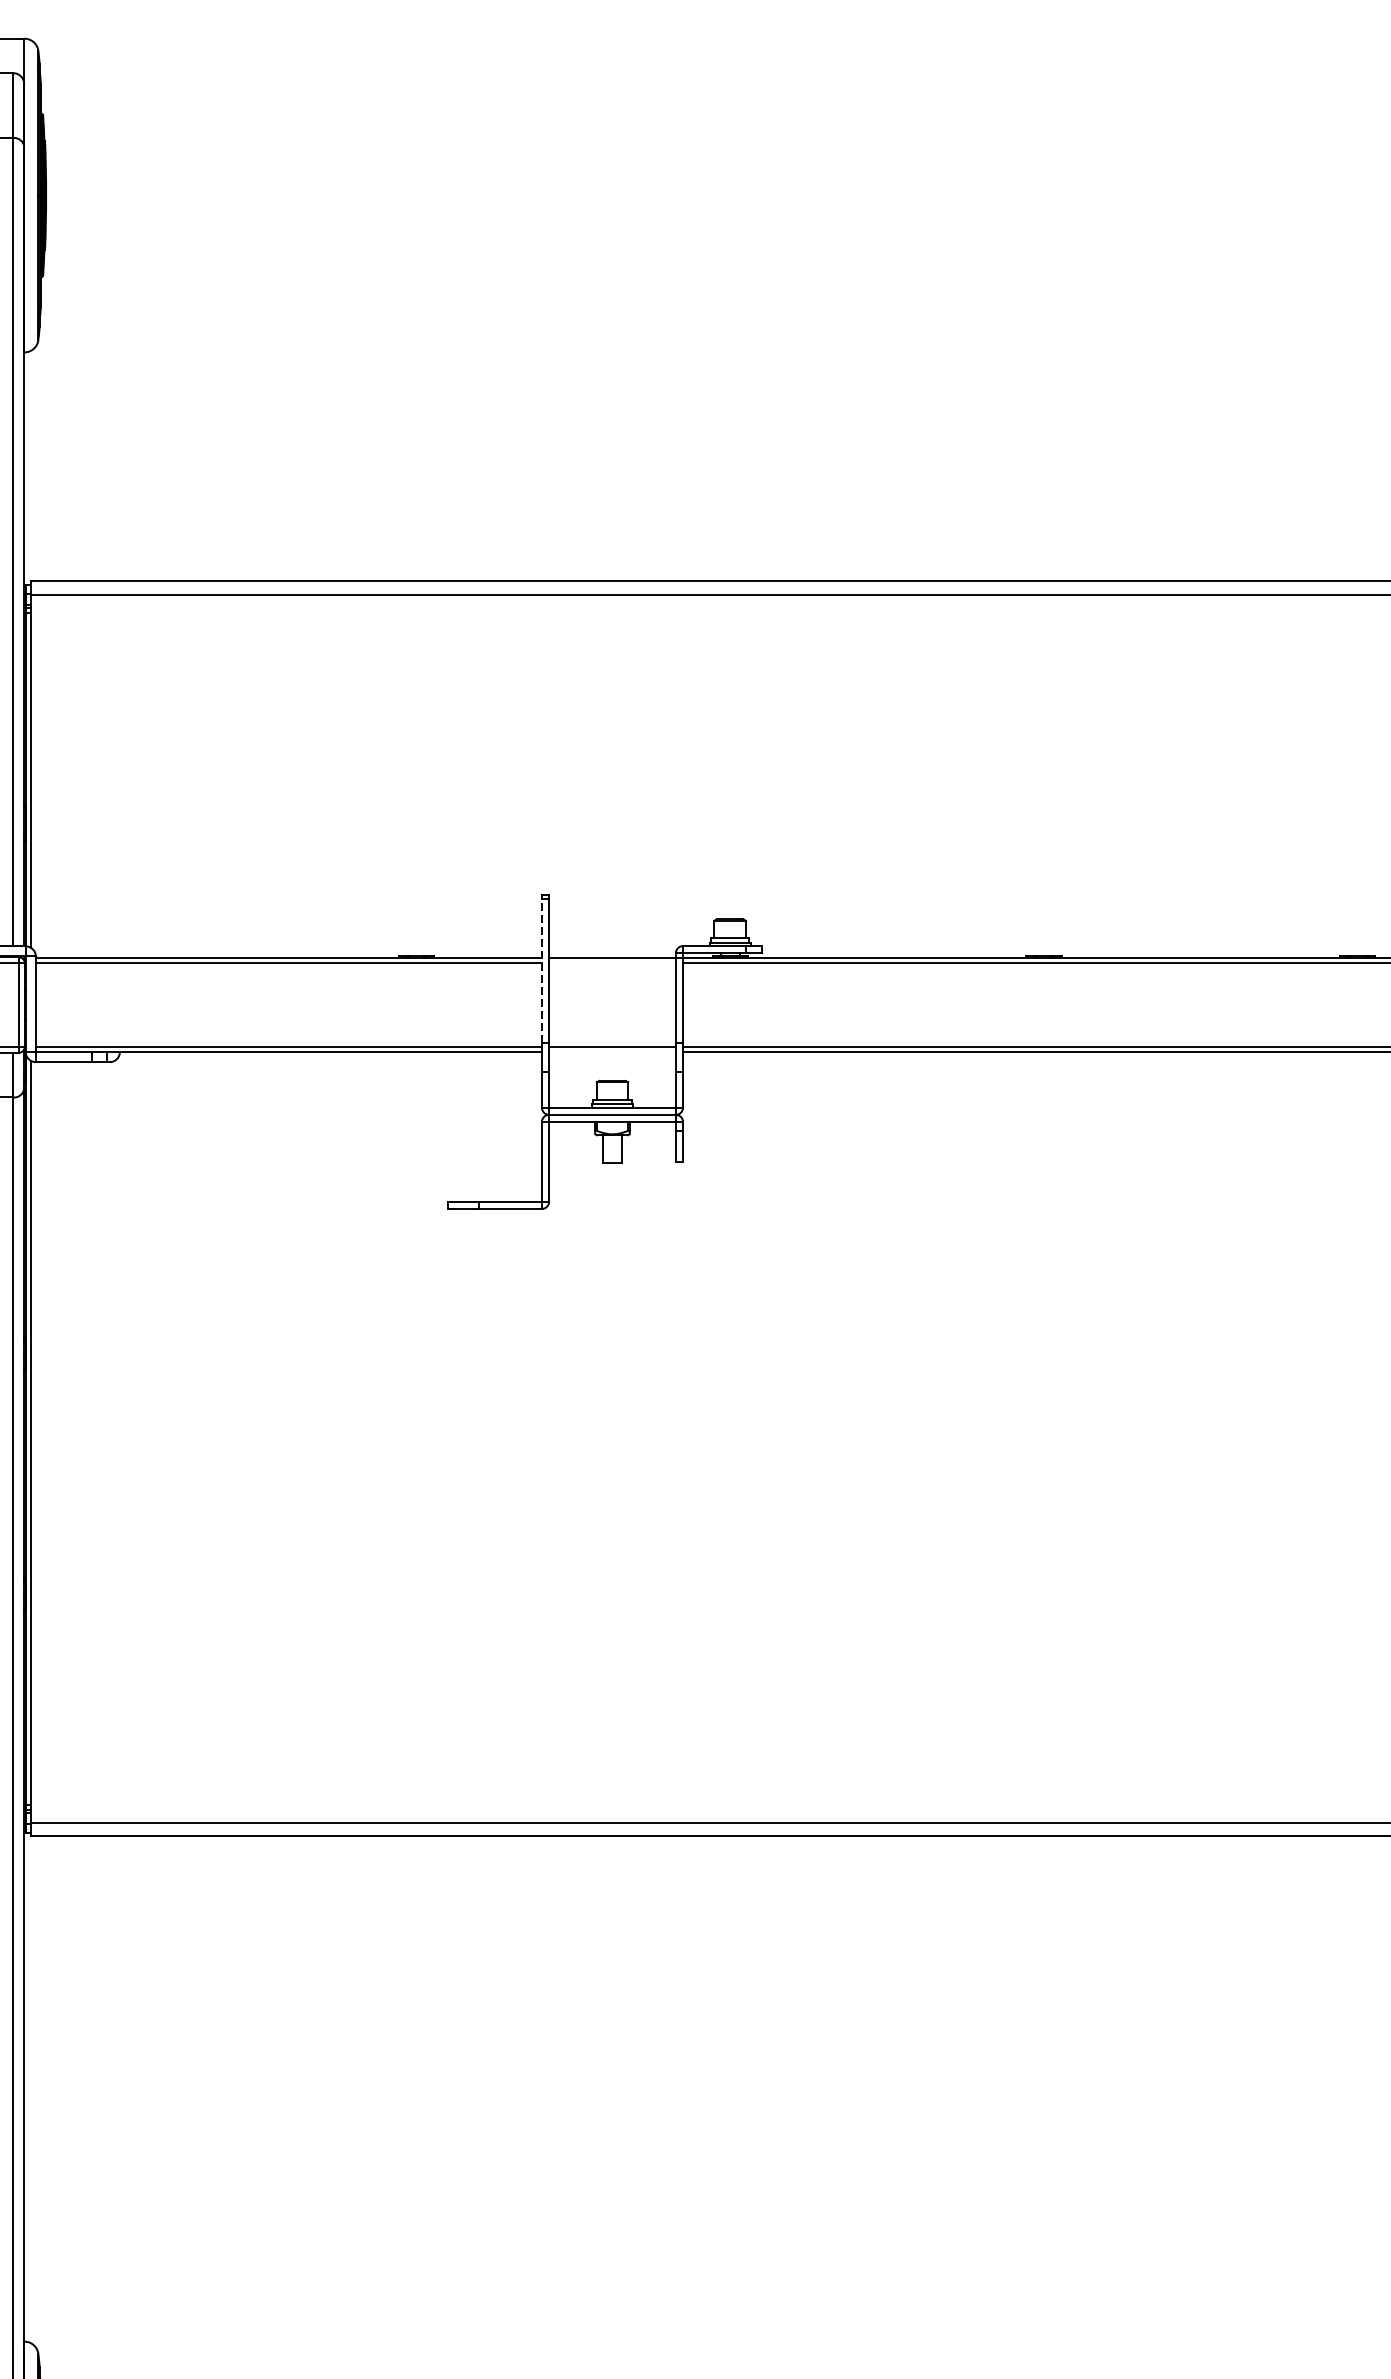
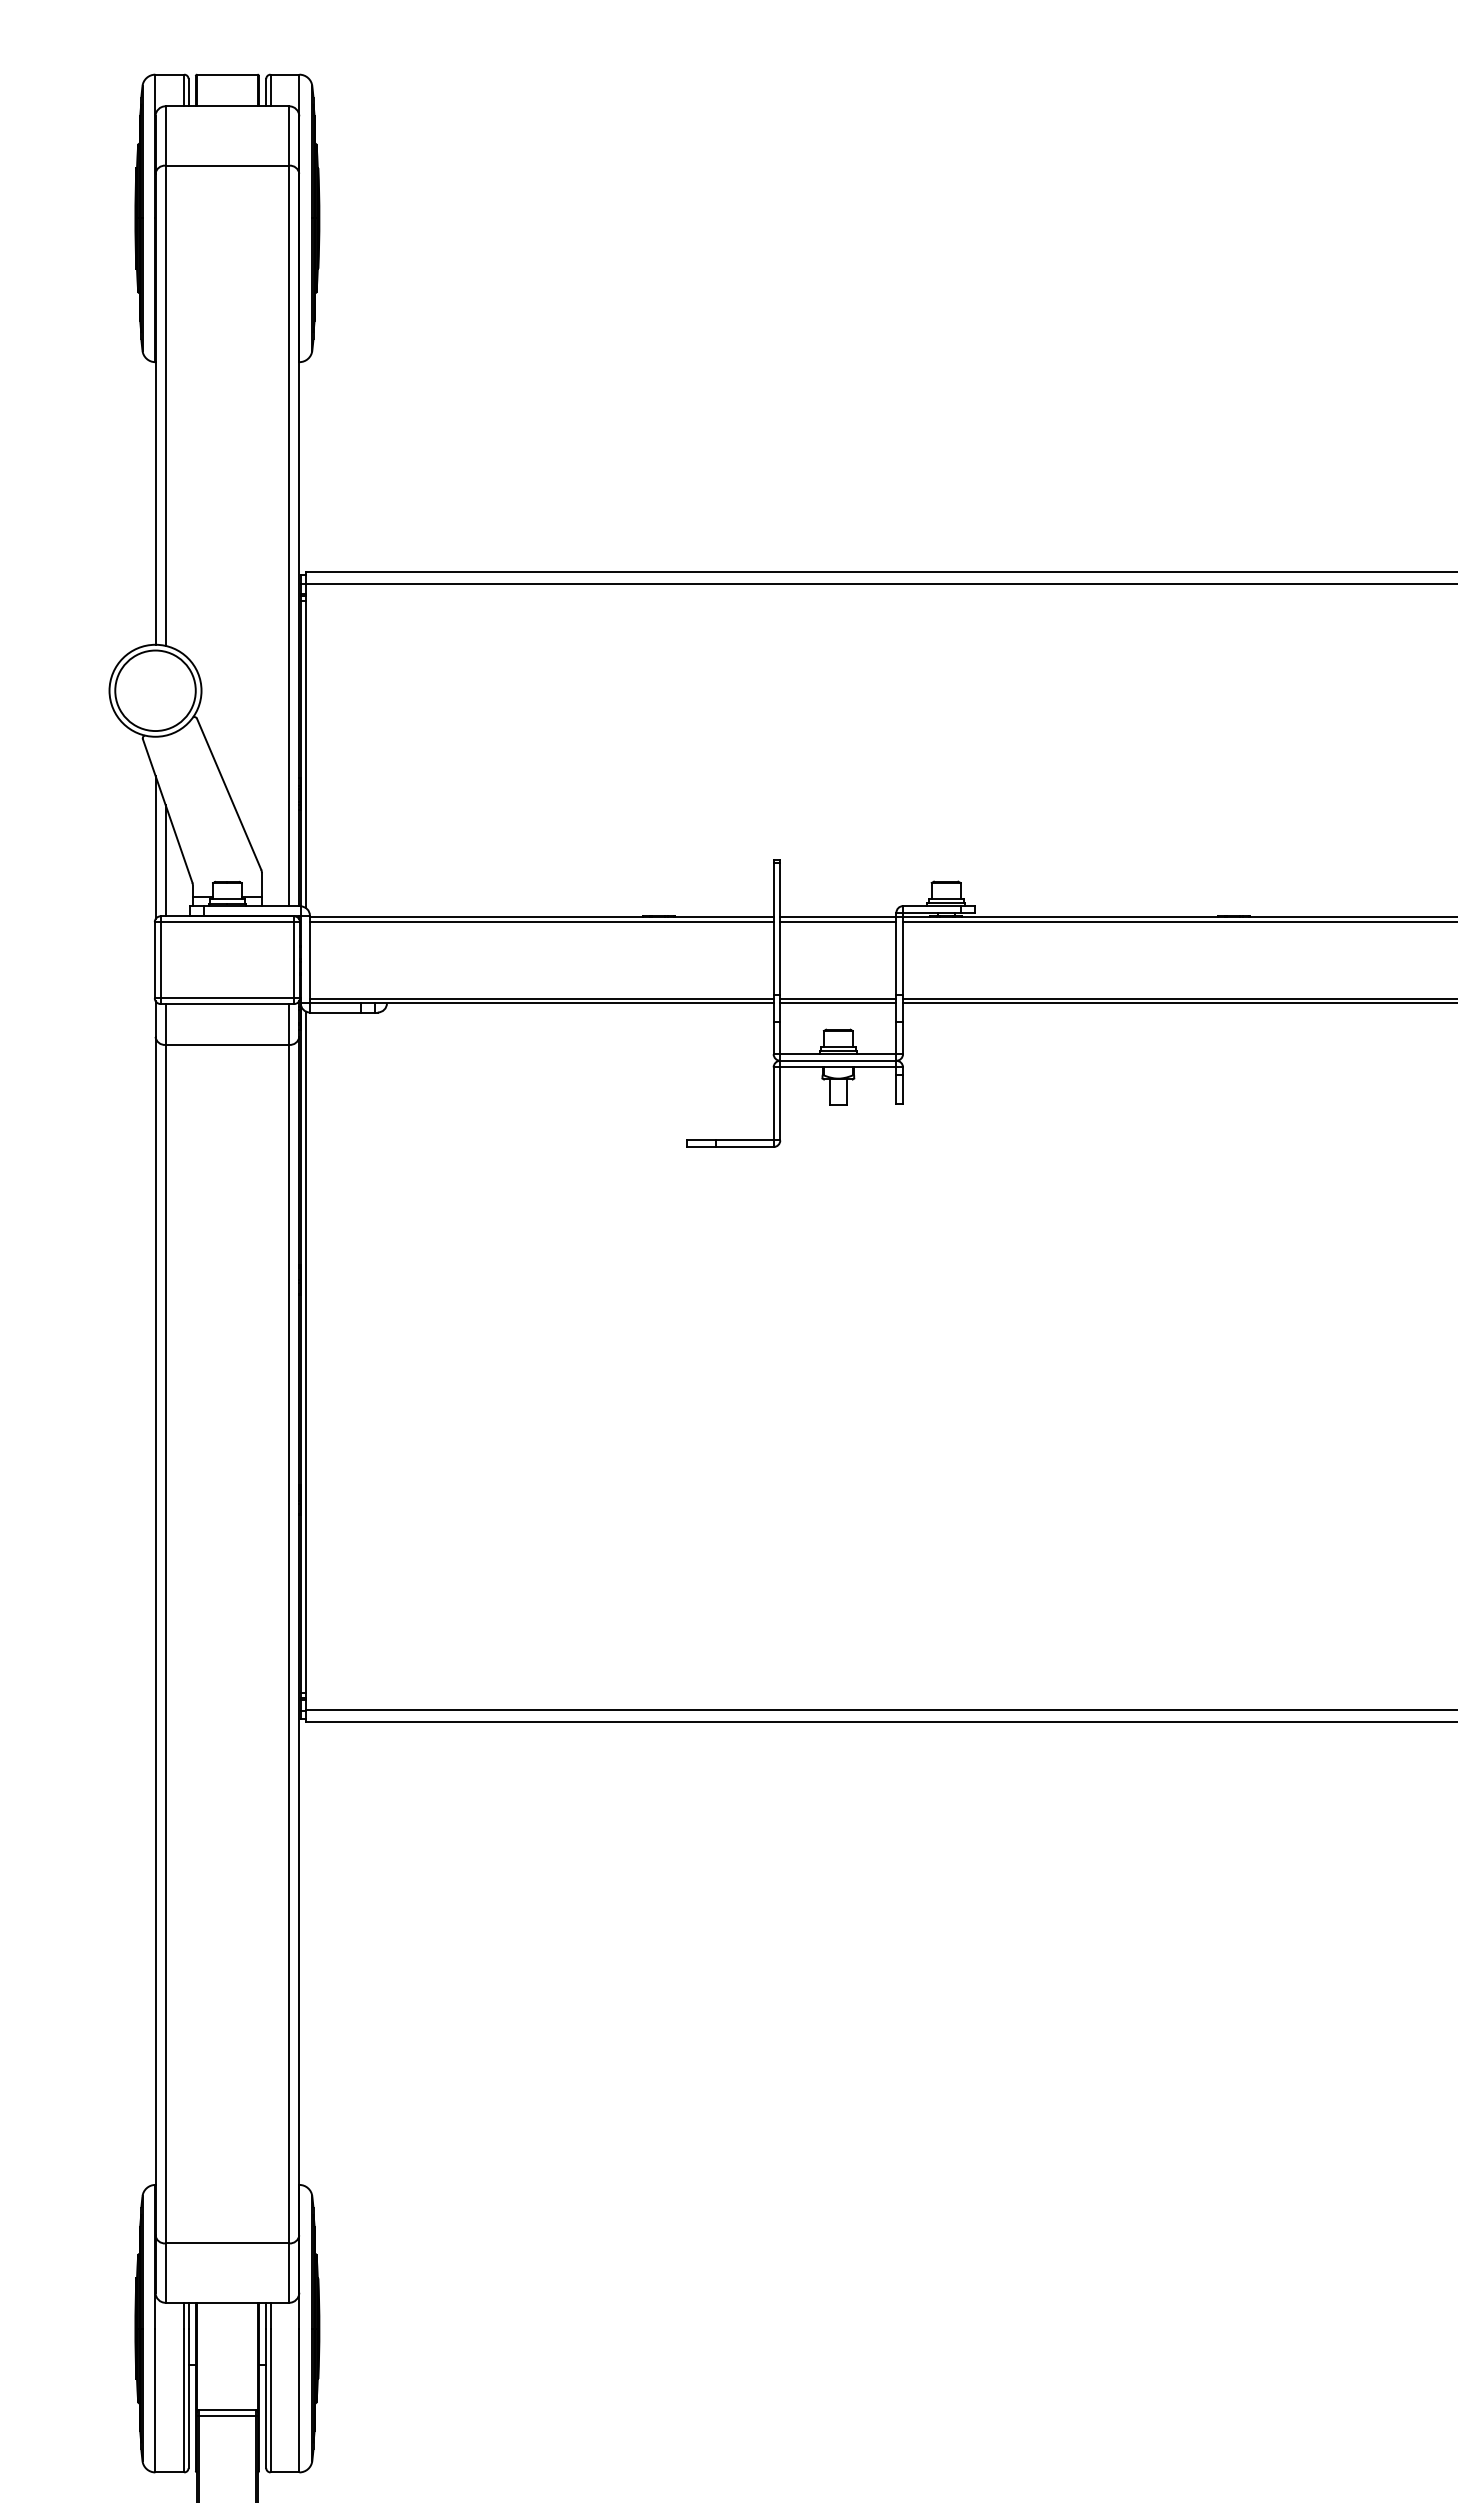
line: (612, 962) -> (838, 921), added
line: (541, 970) -> (773, 928), dashed -> solid
line: (612, 1052) -> (838, 1003), added

